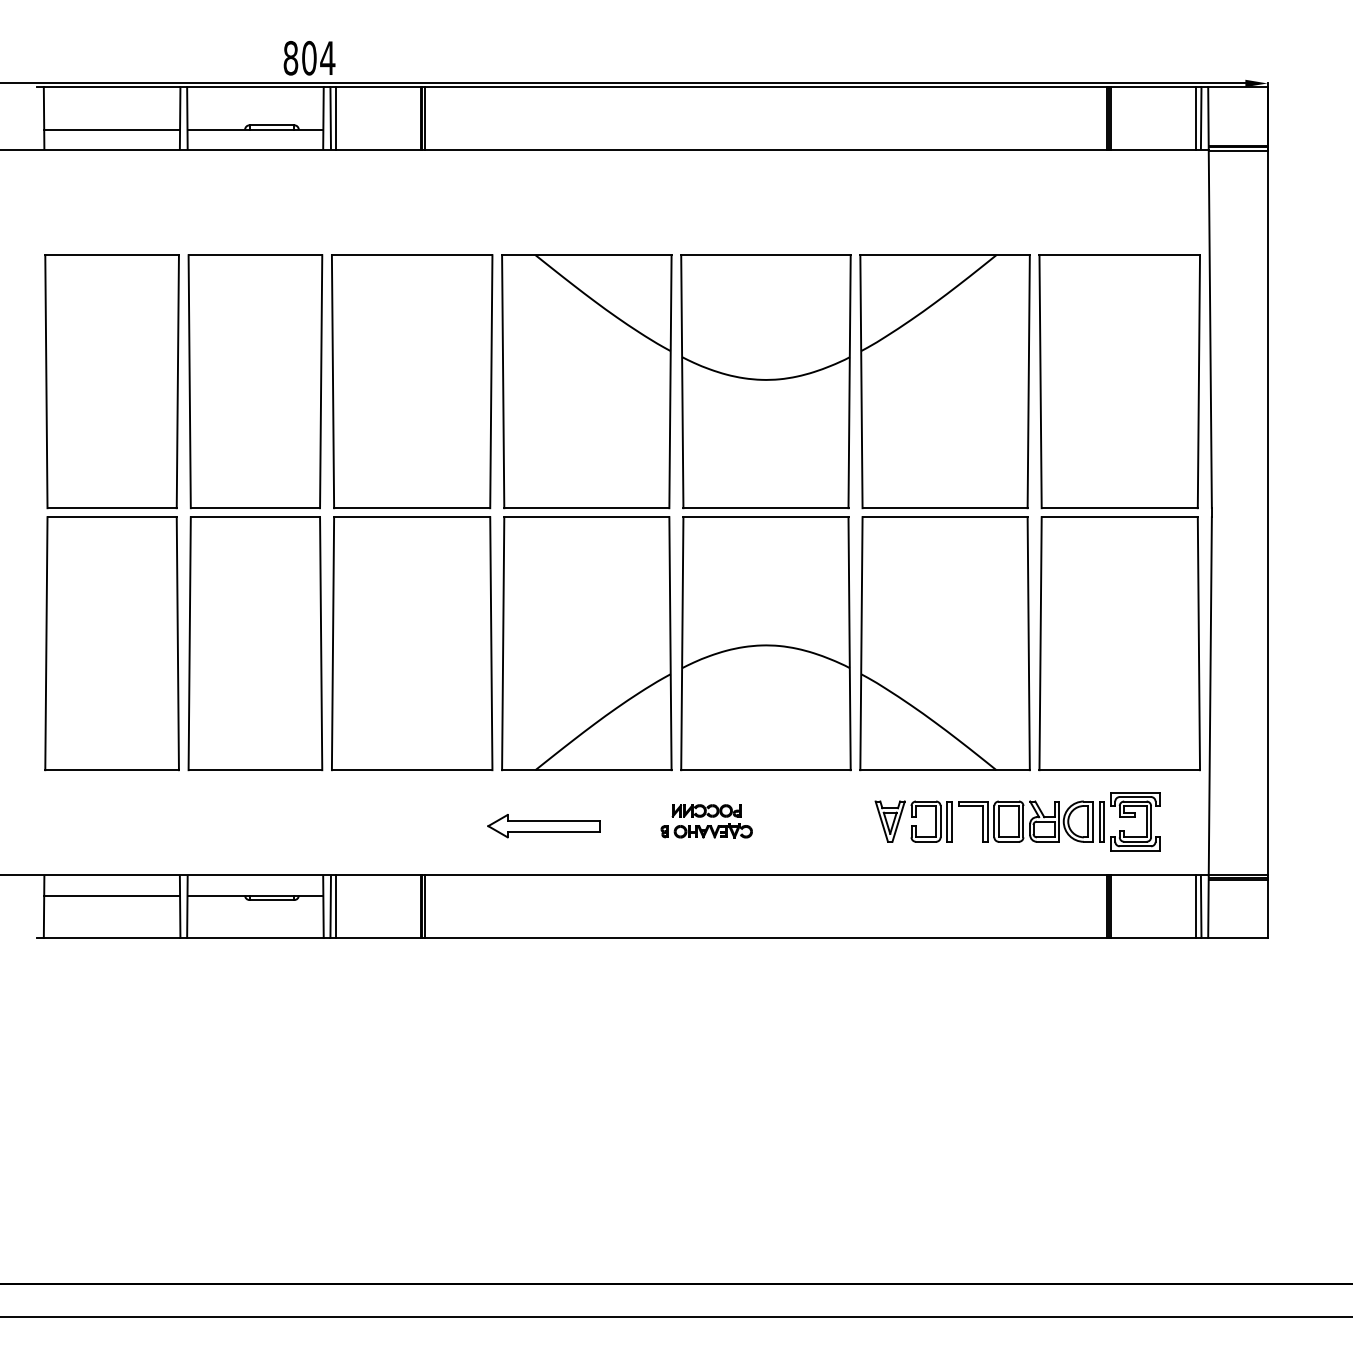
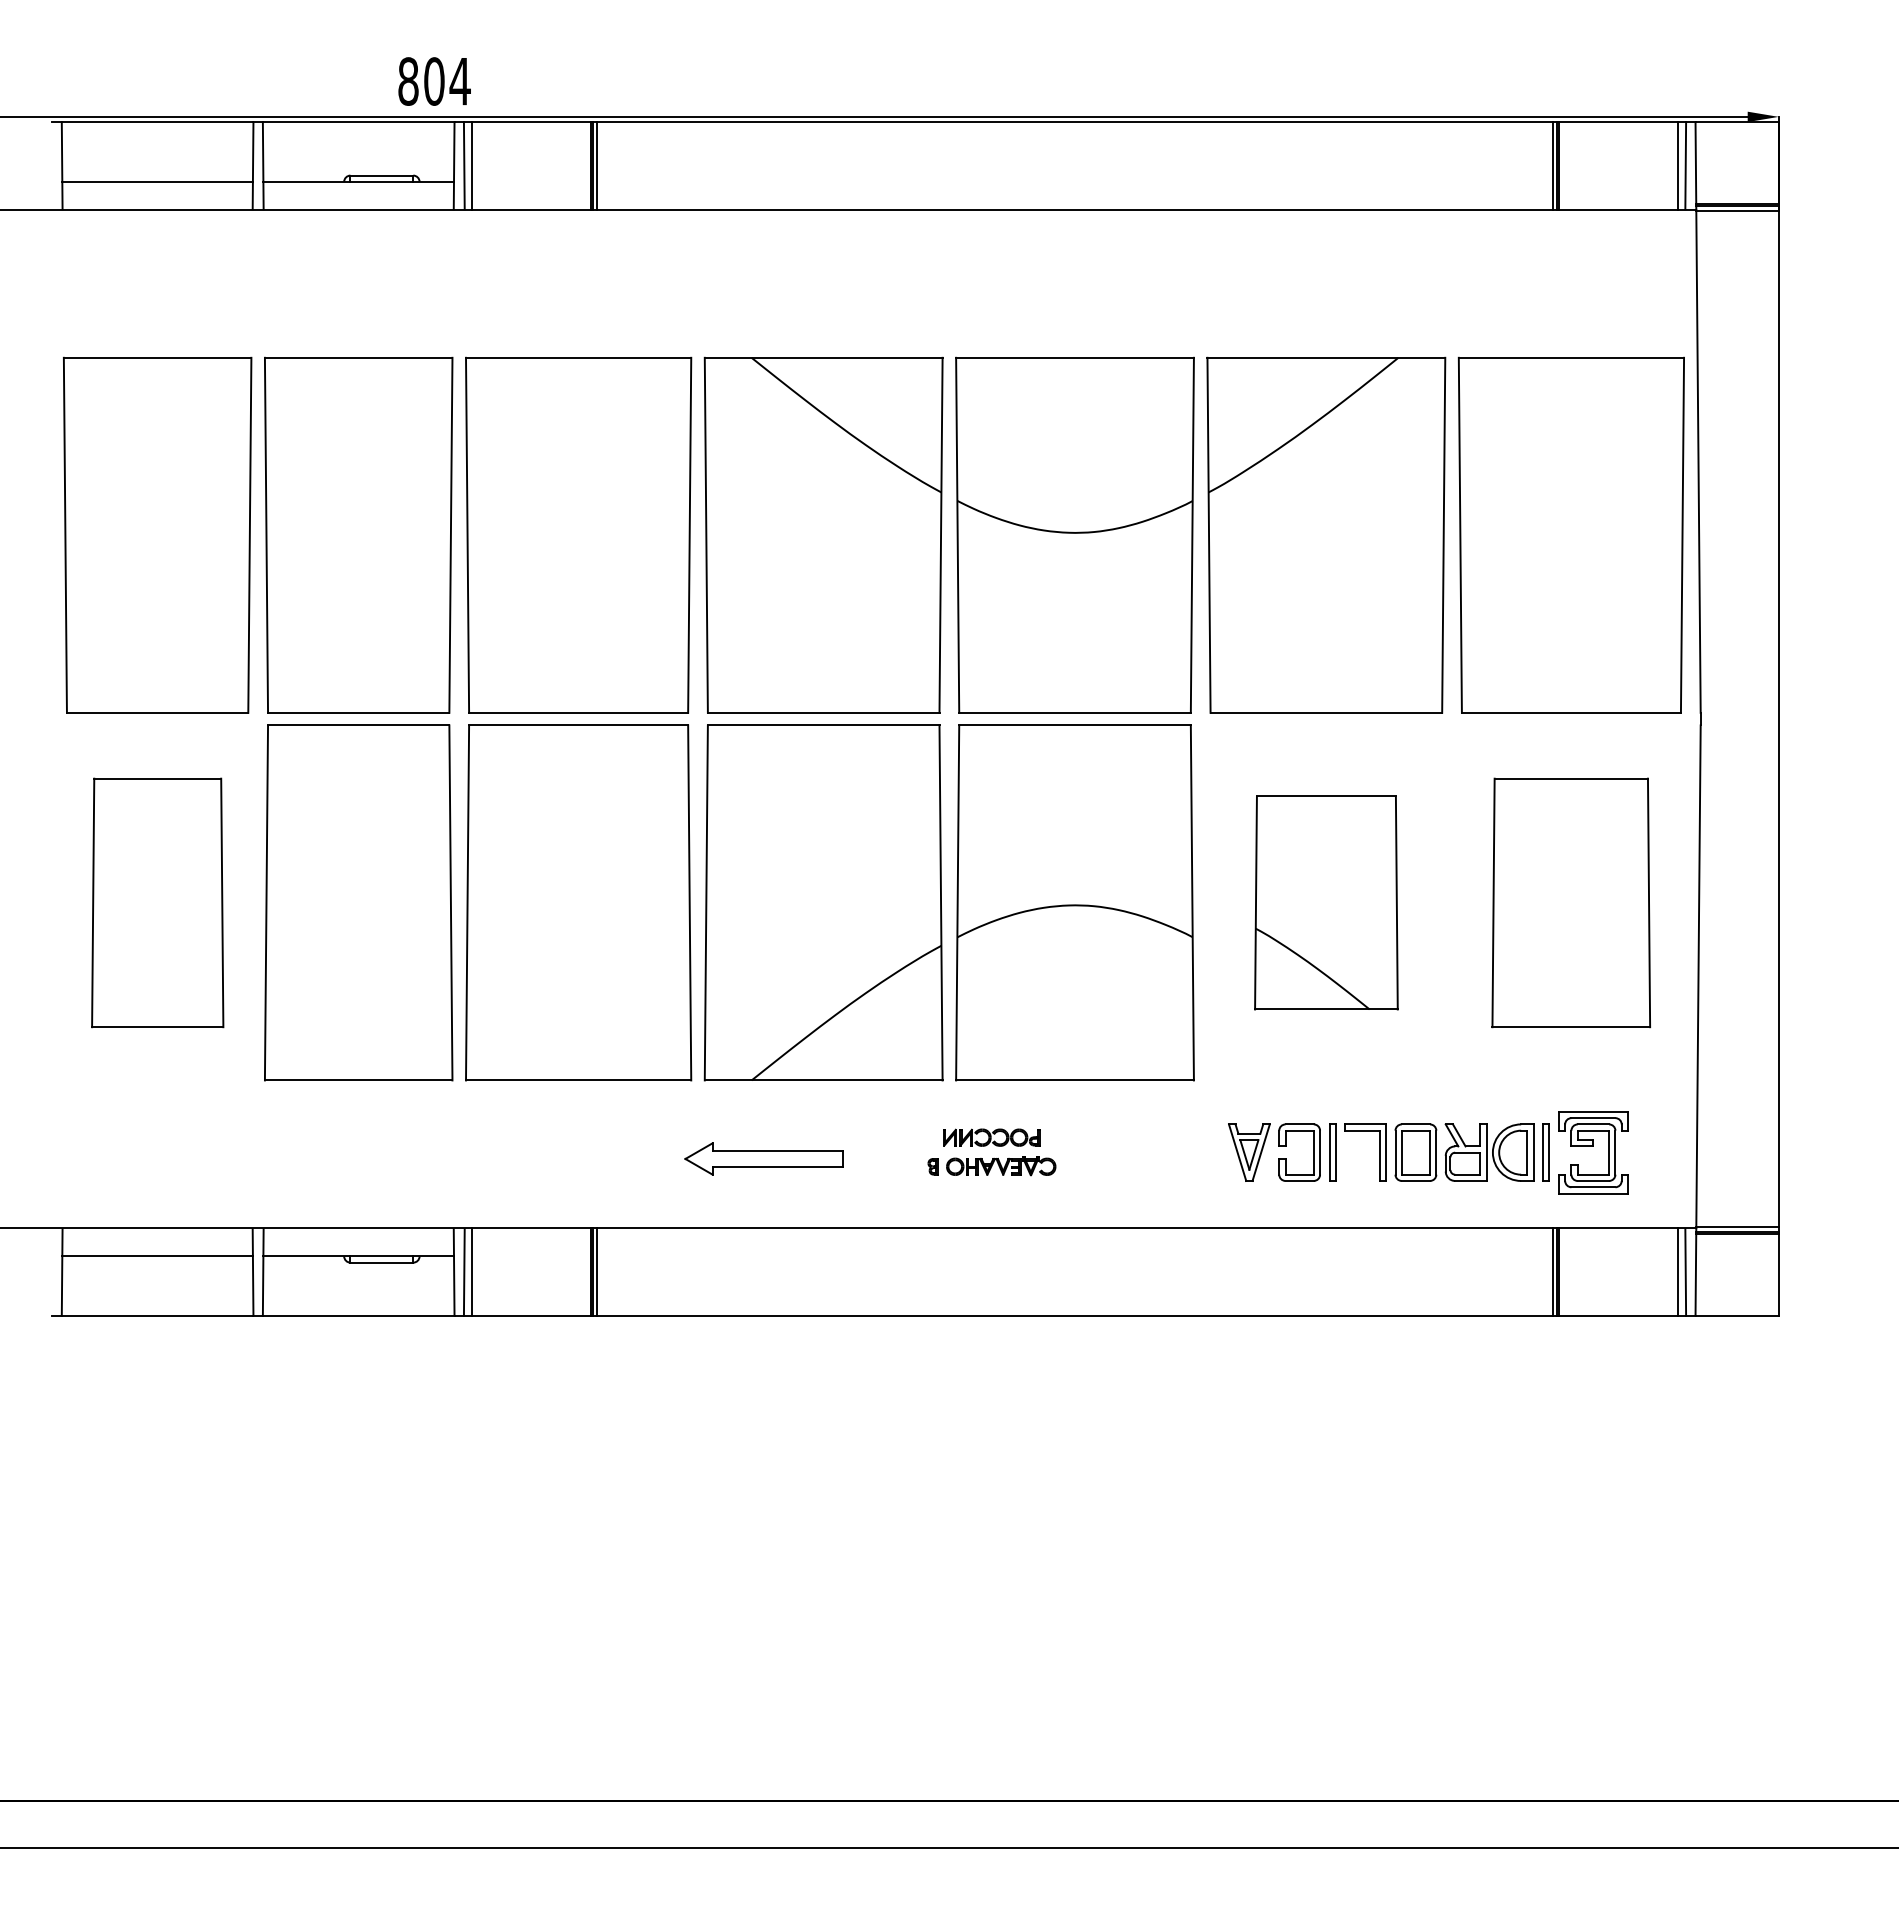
part: (112, 643) -> (157, 902), size x0.7
part: (945, 643) -> (1326, 902), size x0.6
part: (1119, 643) -> (1570, 902), size x0.7

